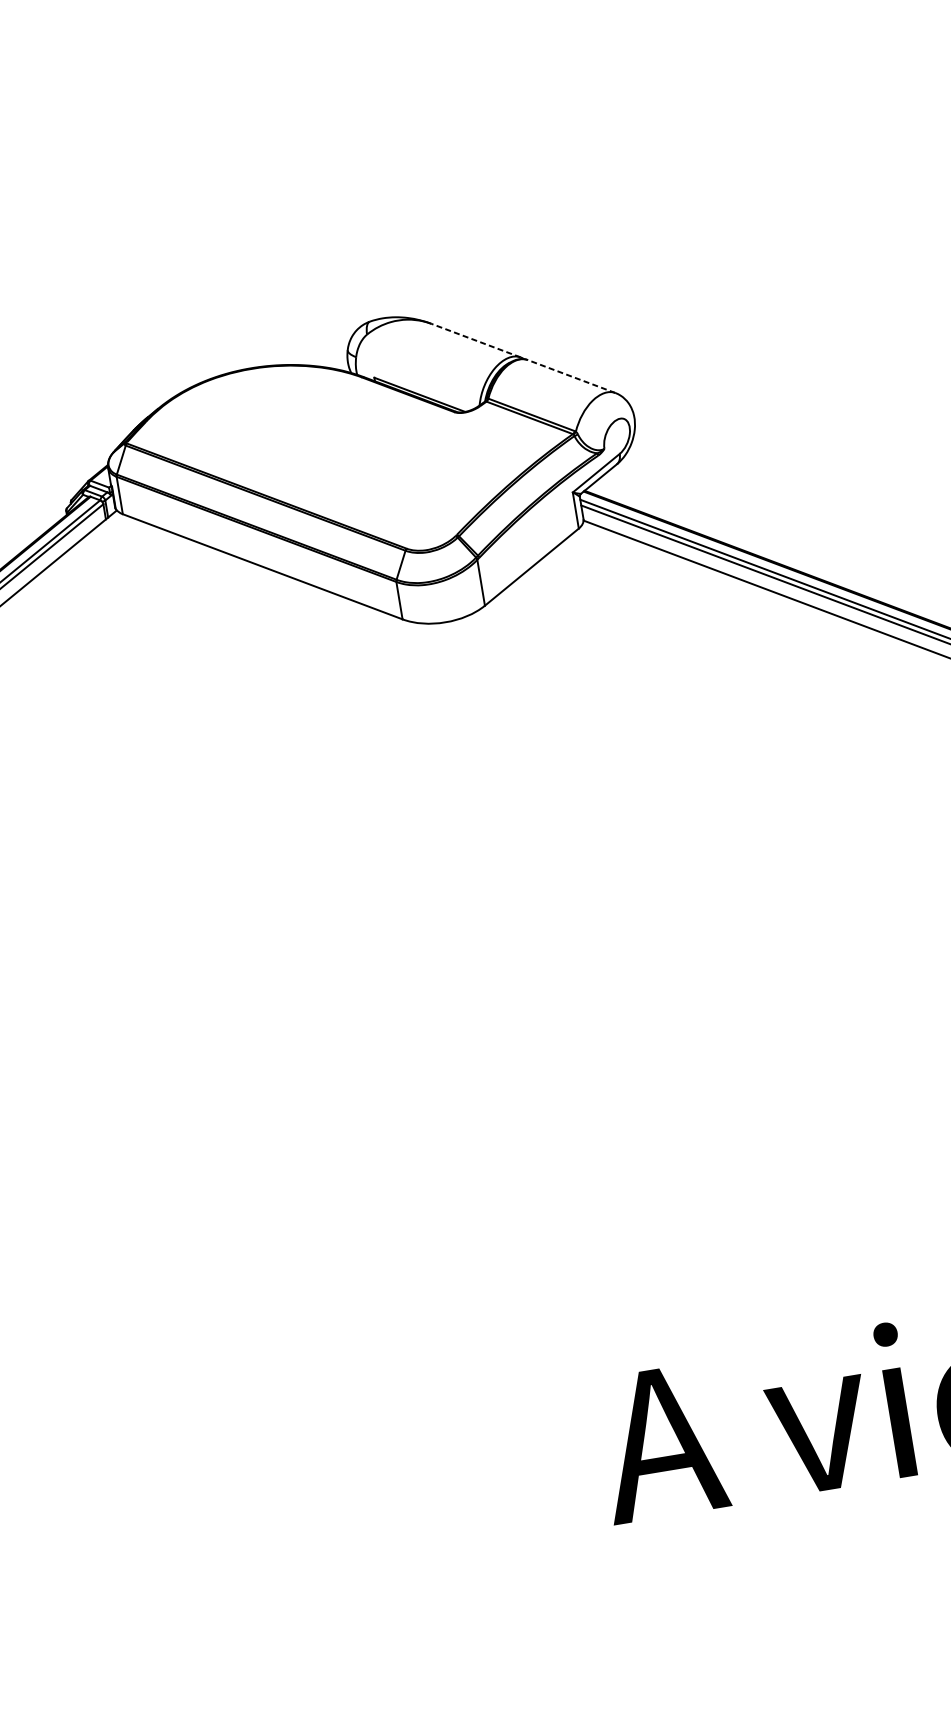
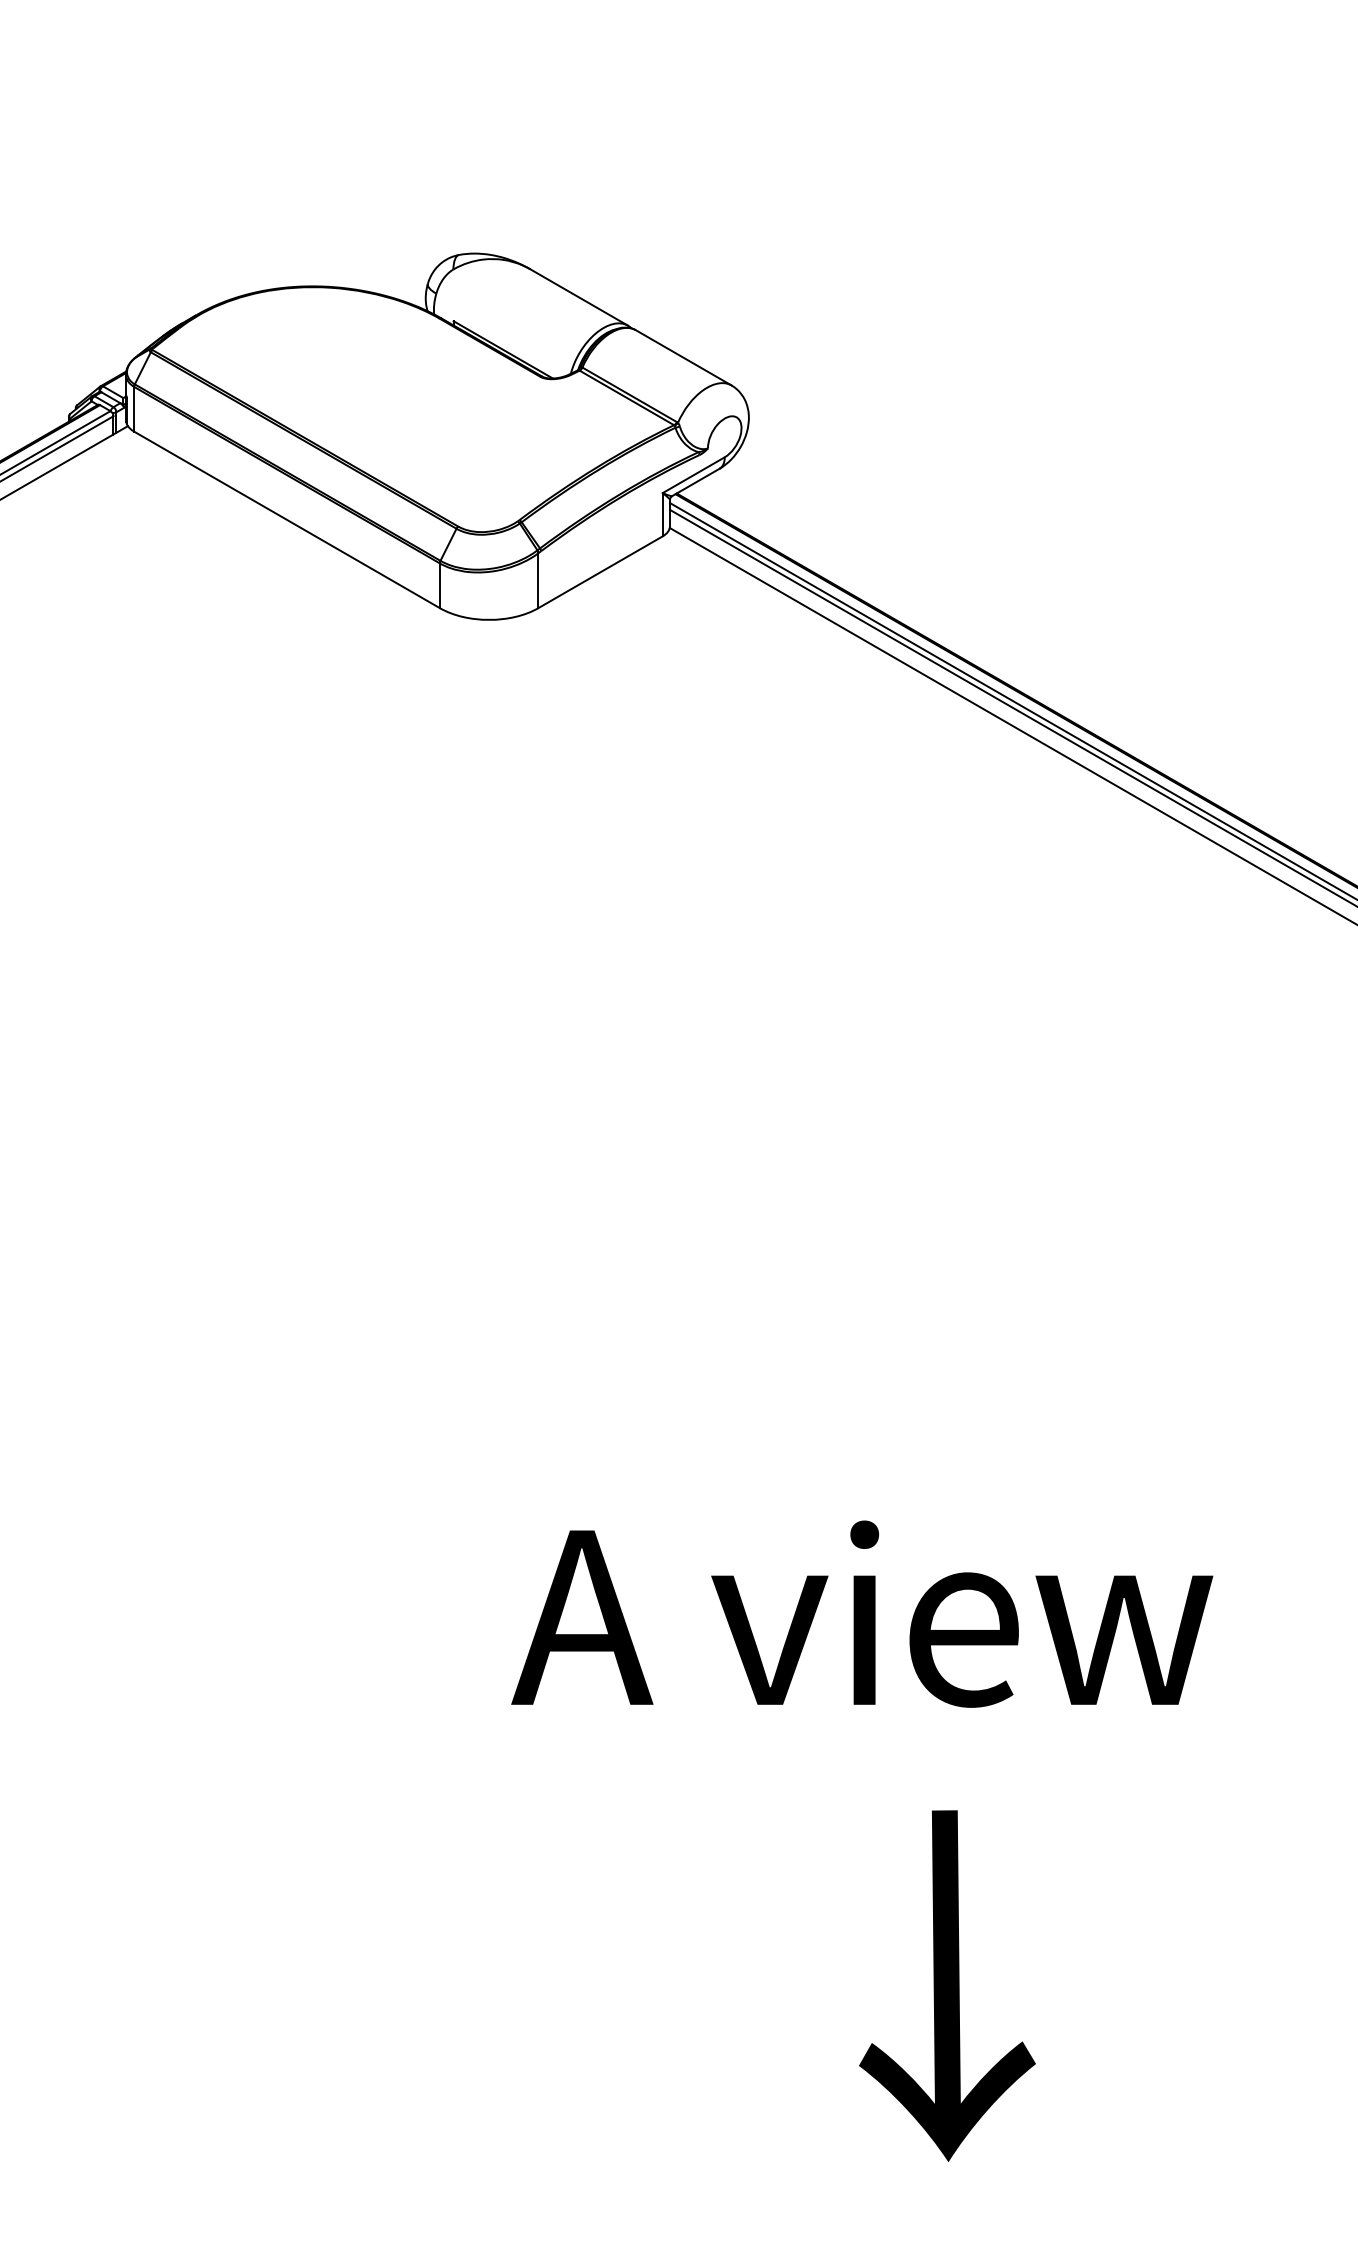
line: (475, 340) -> (578, 297), dashed -> solid
line: (571, 376) -> (683, 357), dashed -> solid

